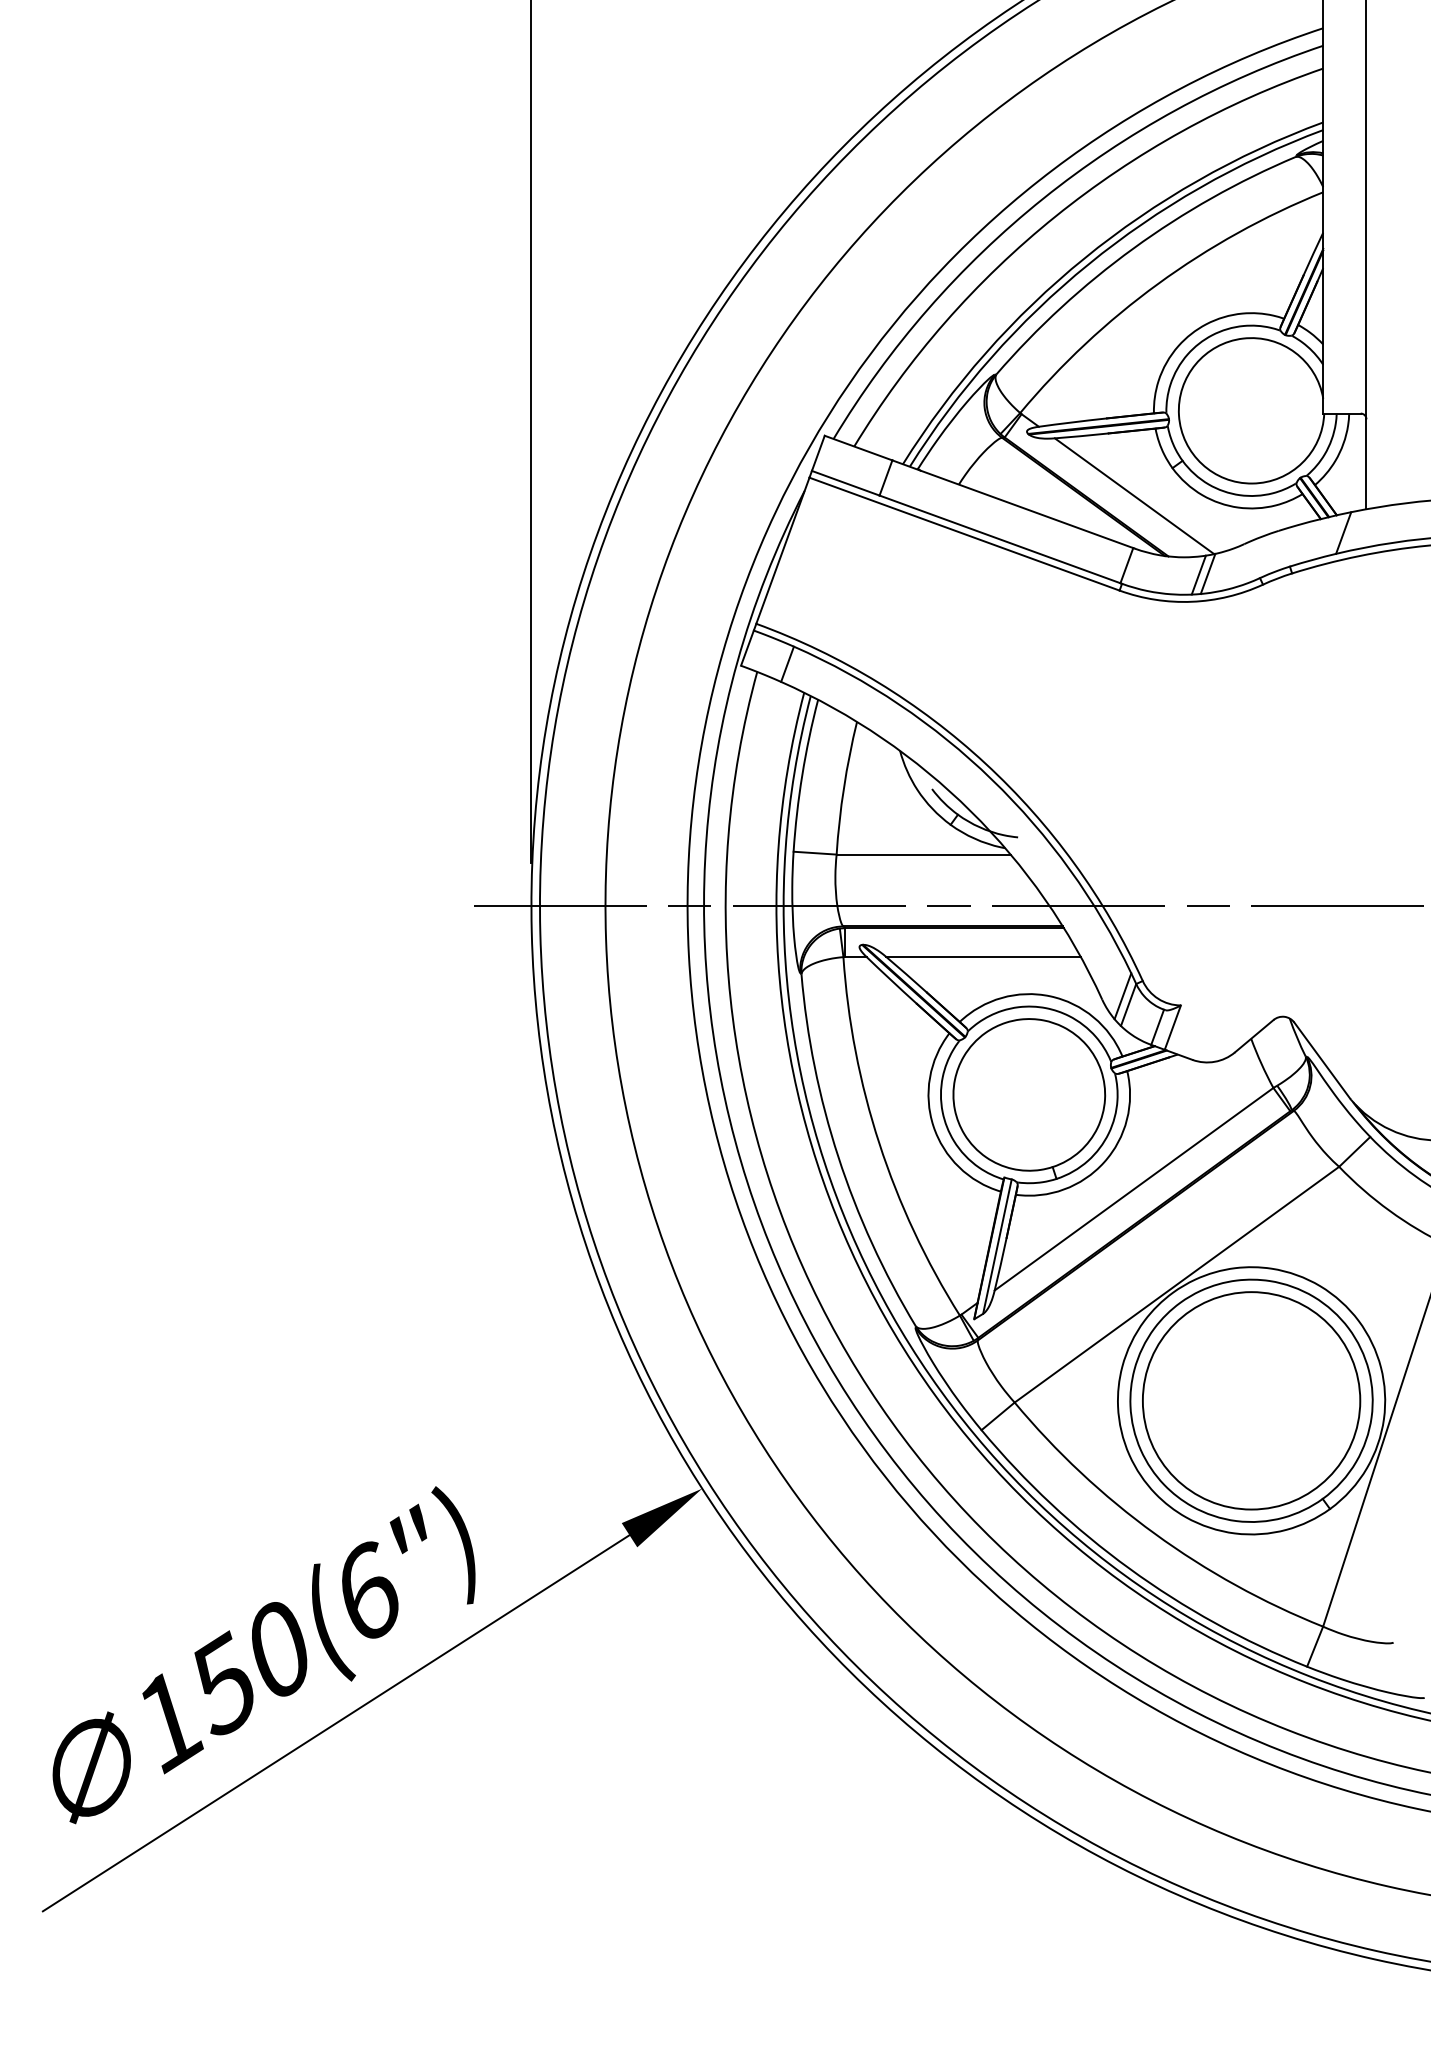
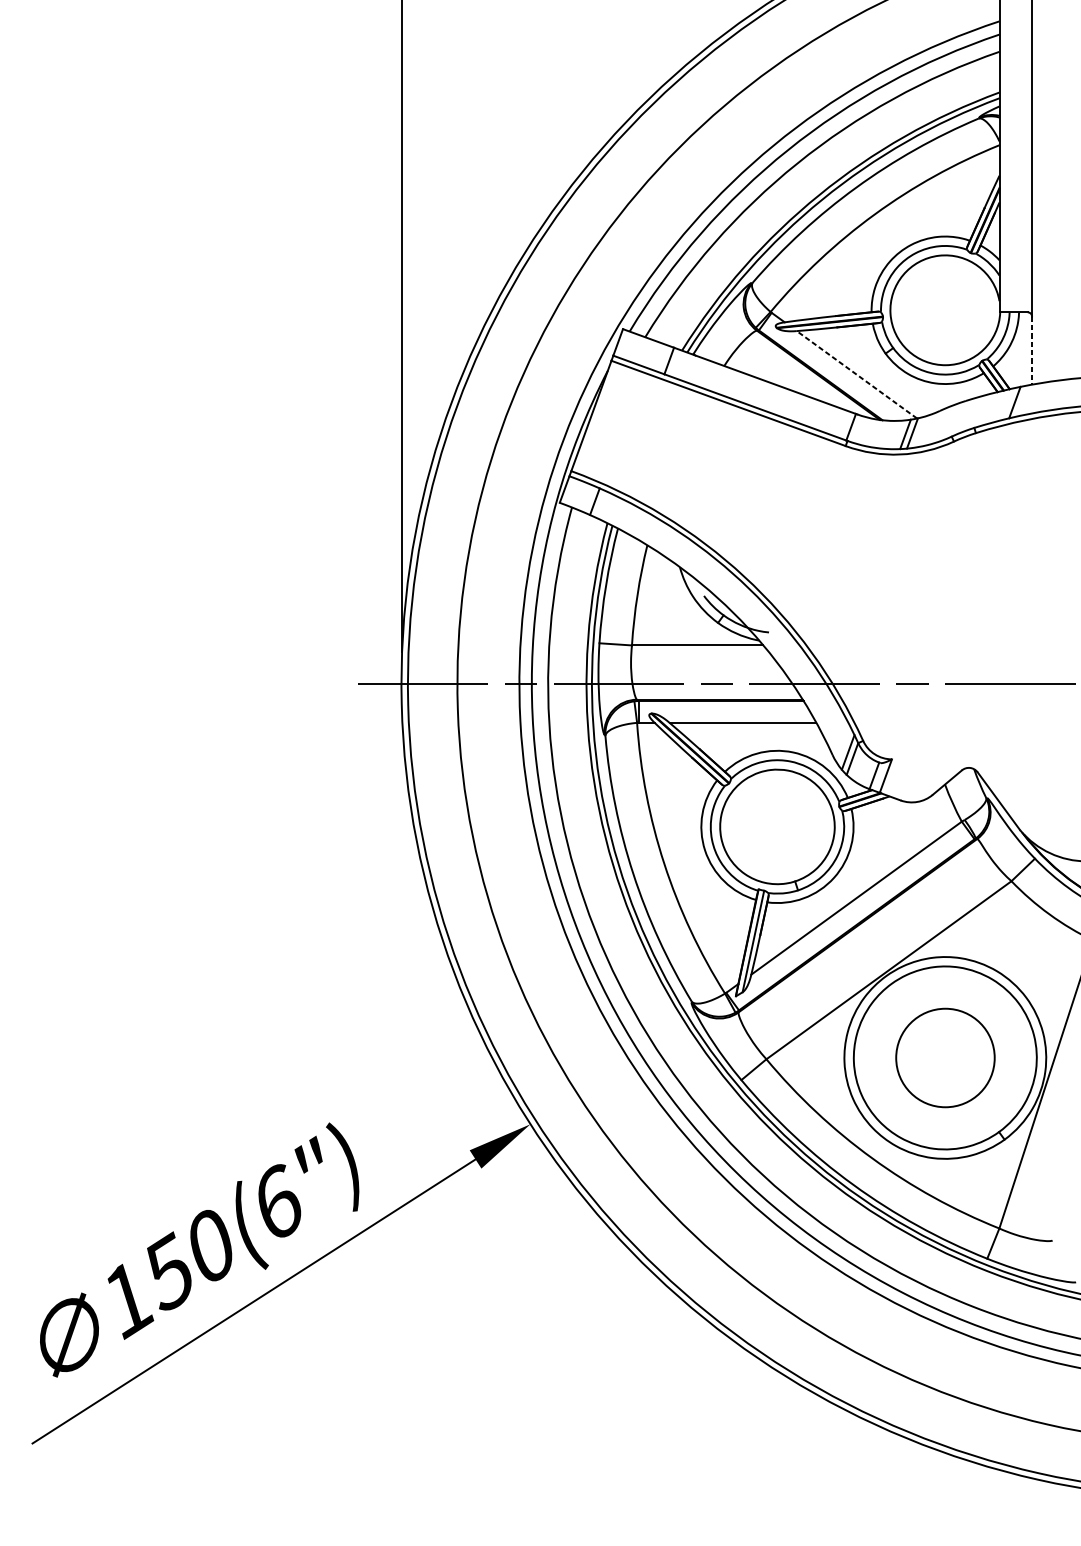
line: (1366, 464) -> (1032, 350), solid -> dashed
line: (1134, 496) -> (856, 375), solid -> dashed
circle: (1251, 1400) -> (945, 1057), size x0.6

